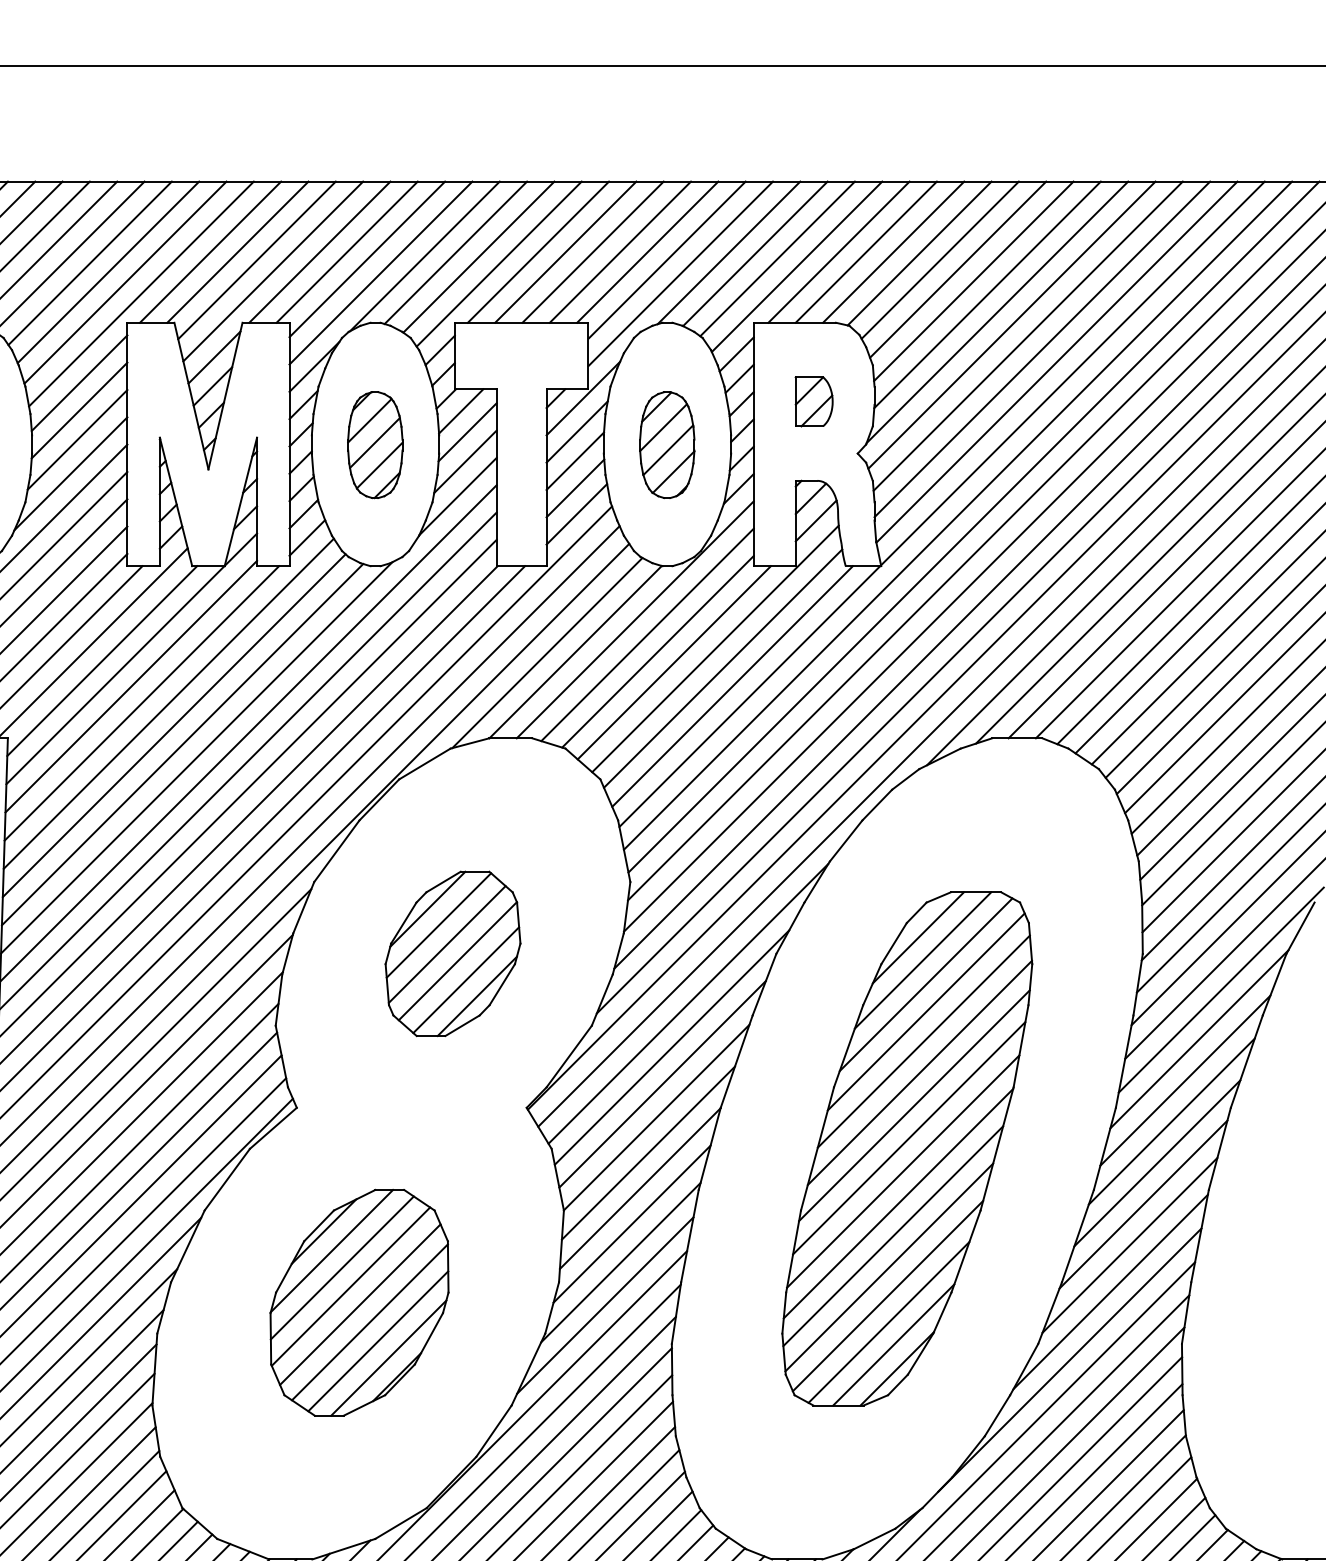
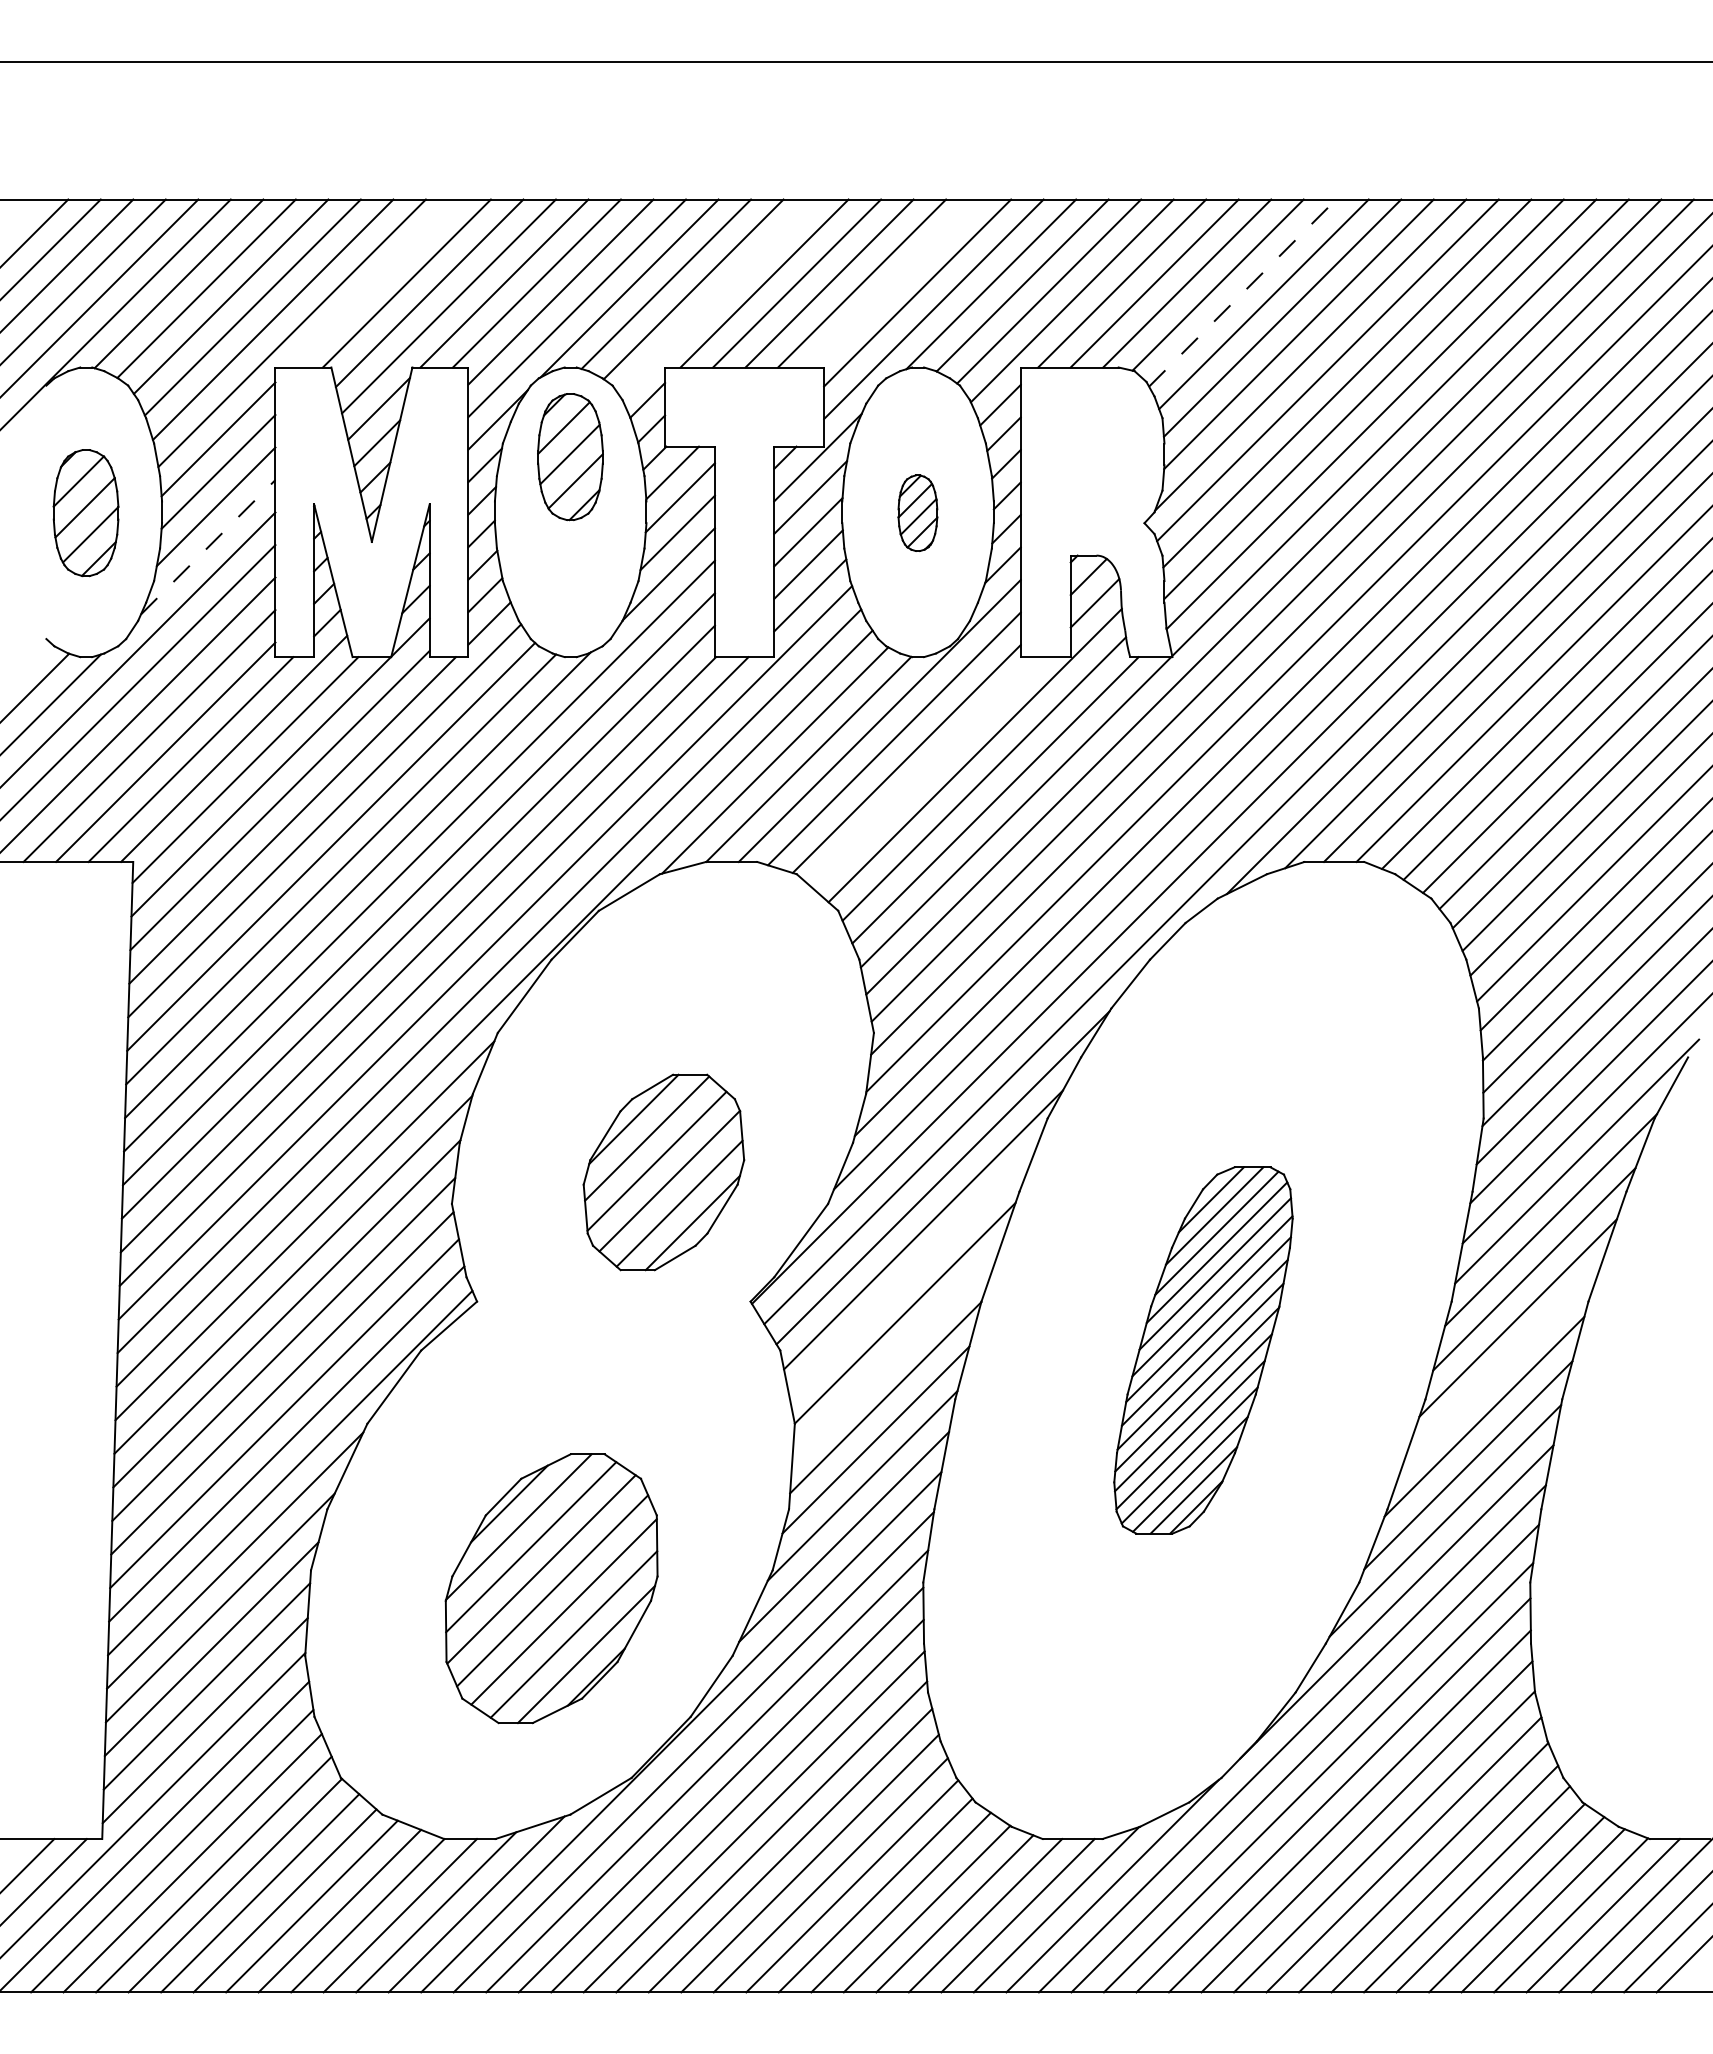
line: (210, 252) -> (374, 283), removed
line: (647, 252) -> (894, 283), removed
line: (940, 259) -> (1243, 292), solid -> dashed
line: (498, 263) -> (717, 297), removed
part: (814, 401) -> (1092, 461), removed
part: (375, 445) -> (570, 457), moved
part: (666, 445) -> (917, 513), size x0.6
line: (71, 473) -> (208, 546), solid -> dashed
line: (674, 663) -> (926, 772), removed
part: (452, 953) -> (663, 1172), moved
line: (662, 1084) -> (912, 1273), removed
part: (907, 1148) -> (1203, 1350), size x0.6
line: (648, 1153) -> (895, 1355), removed
line: (1156, 1163) -> (1500, 1367), removed
part: (359, 1302) -> (551, 1588), moved

